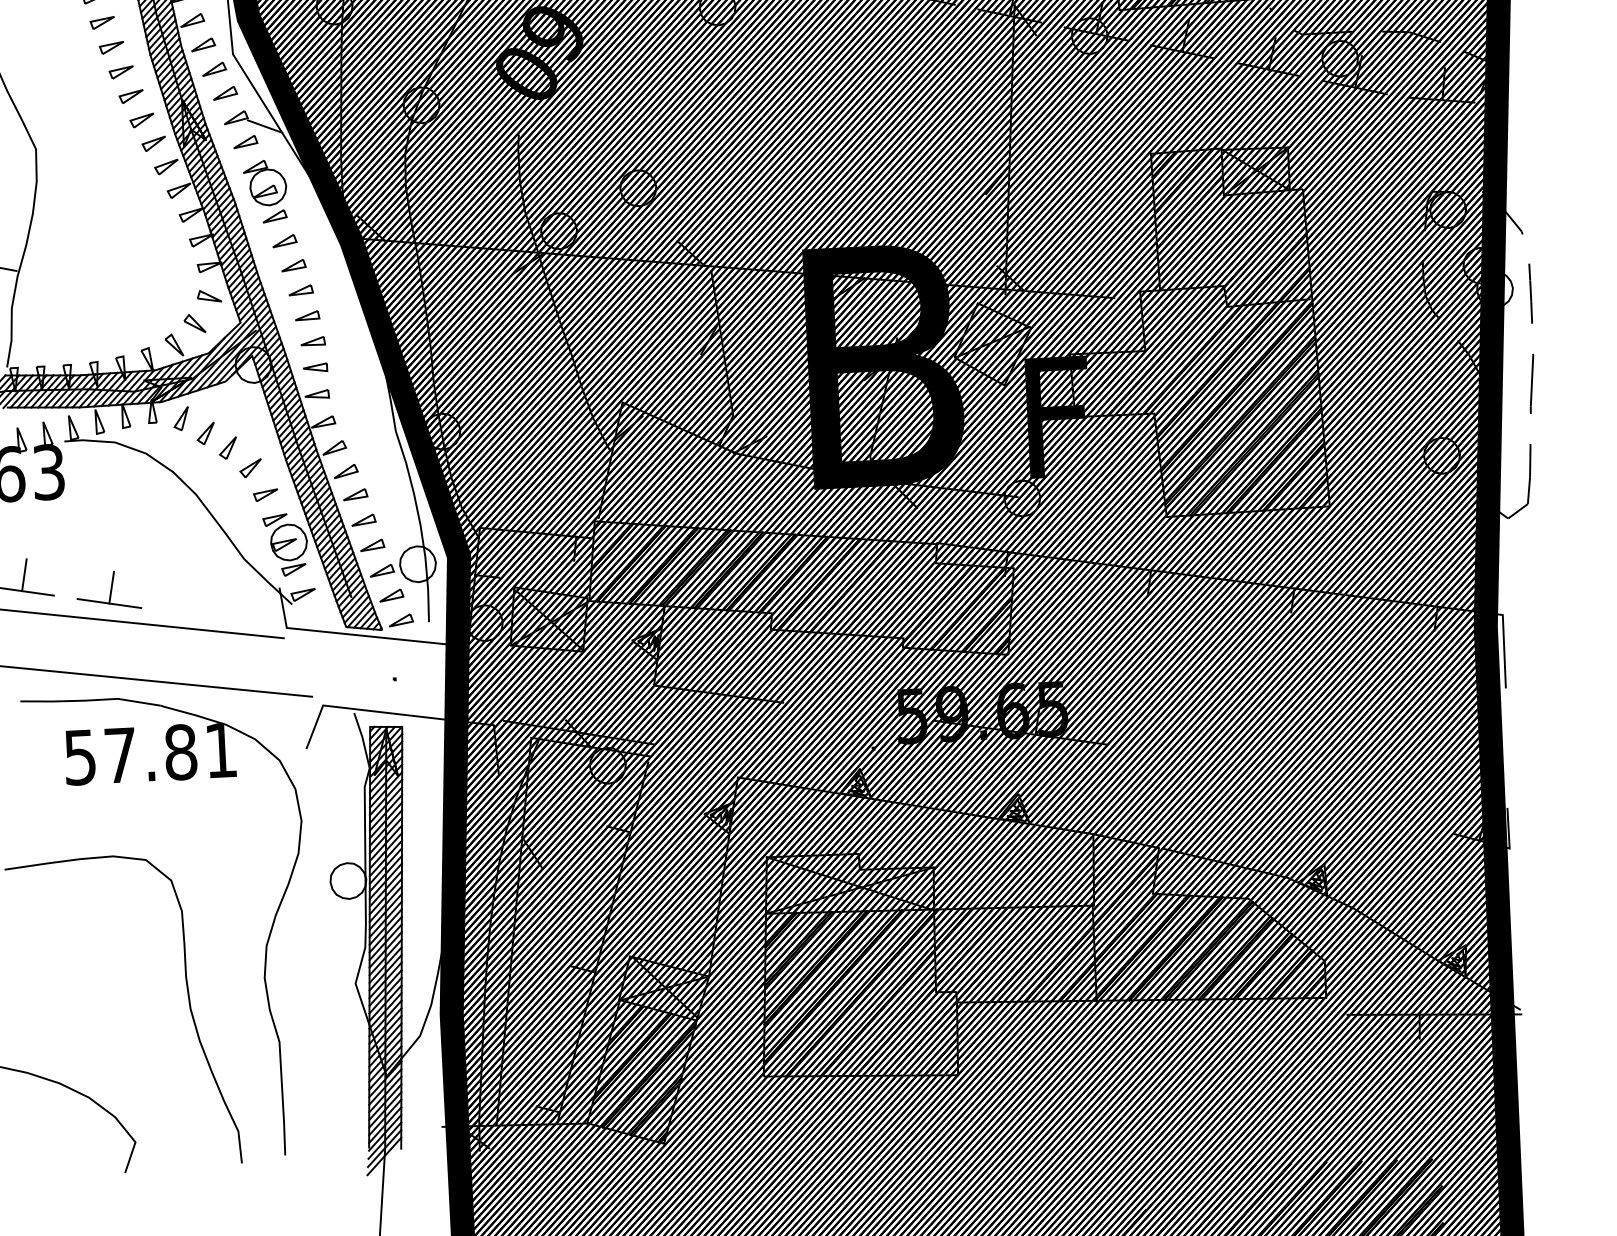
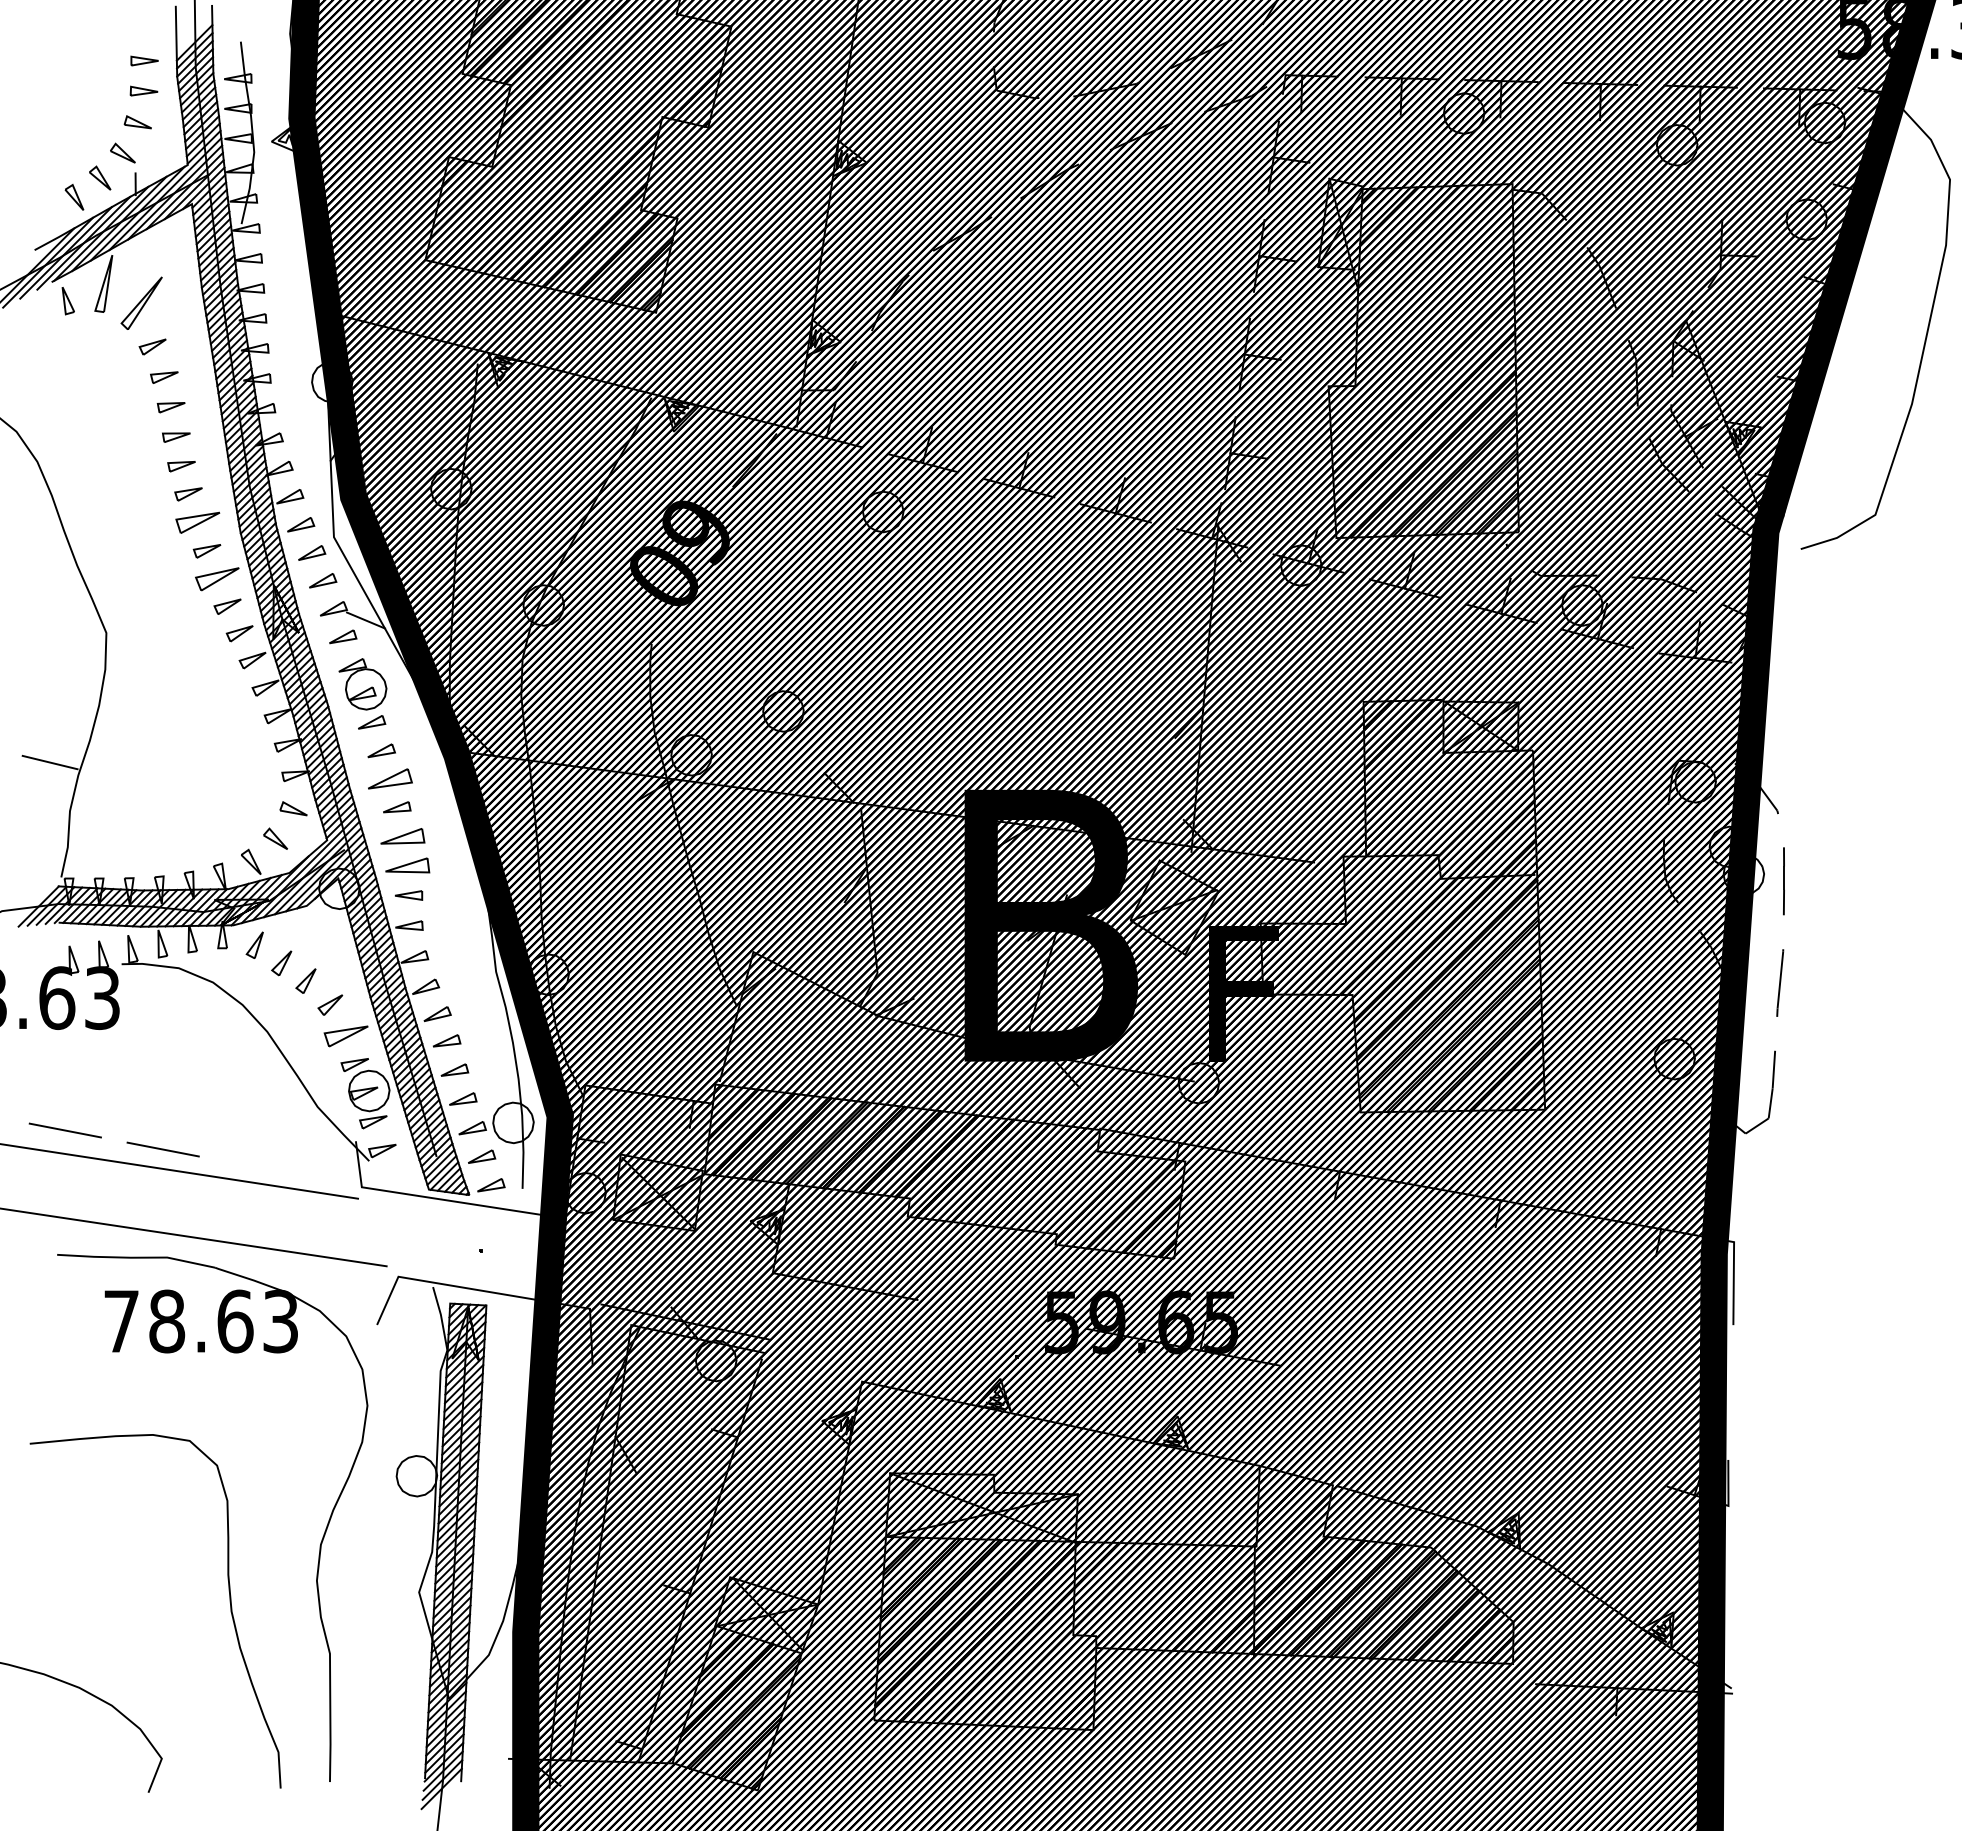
part: (111, 48) -> (197, 523), size x1.6
part: (130, 96) -> (216, 578), size x1.6
part: (293, 265) -> (390, 778), size x1.6
part: (306, 315) -> (402, 835), size x1.6
part: (312, 341) -> (407, 865), size x1.6
part: (265, 495) -> (345, 1036), size x1.6
line: (24, 574) -> (68, 1112), removed
line: (111, 587) -> (166, 1131), removed
text: (150, 753) -> (200, 1321), 57.81 -> 78.63

